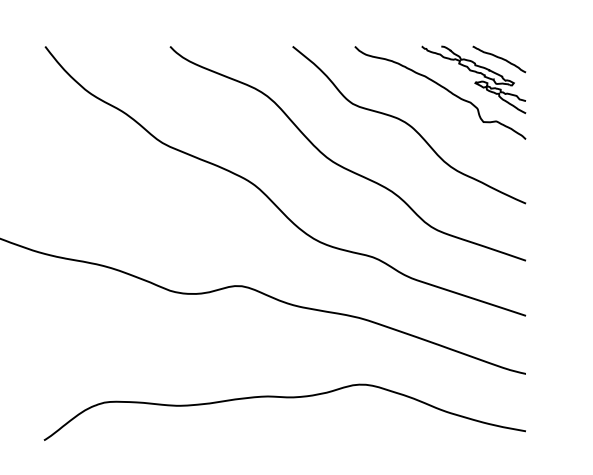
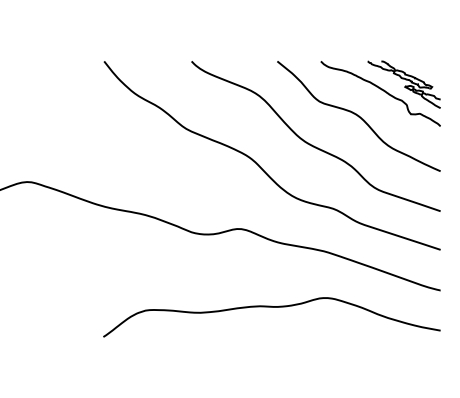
curve: (498, 58) -> (421, 69), removed

